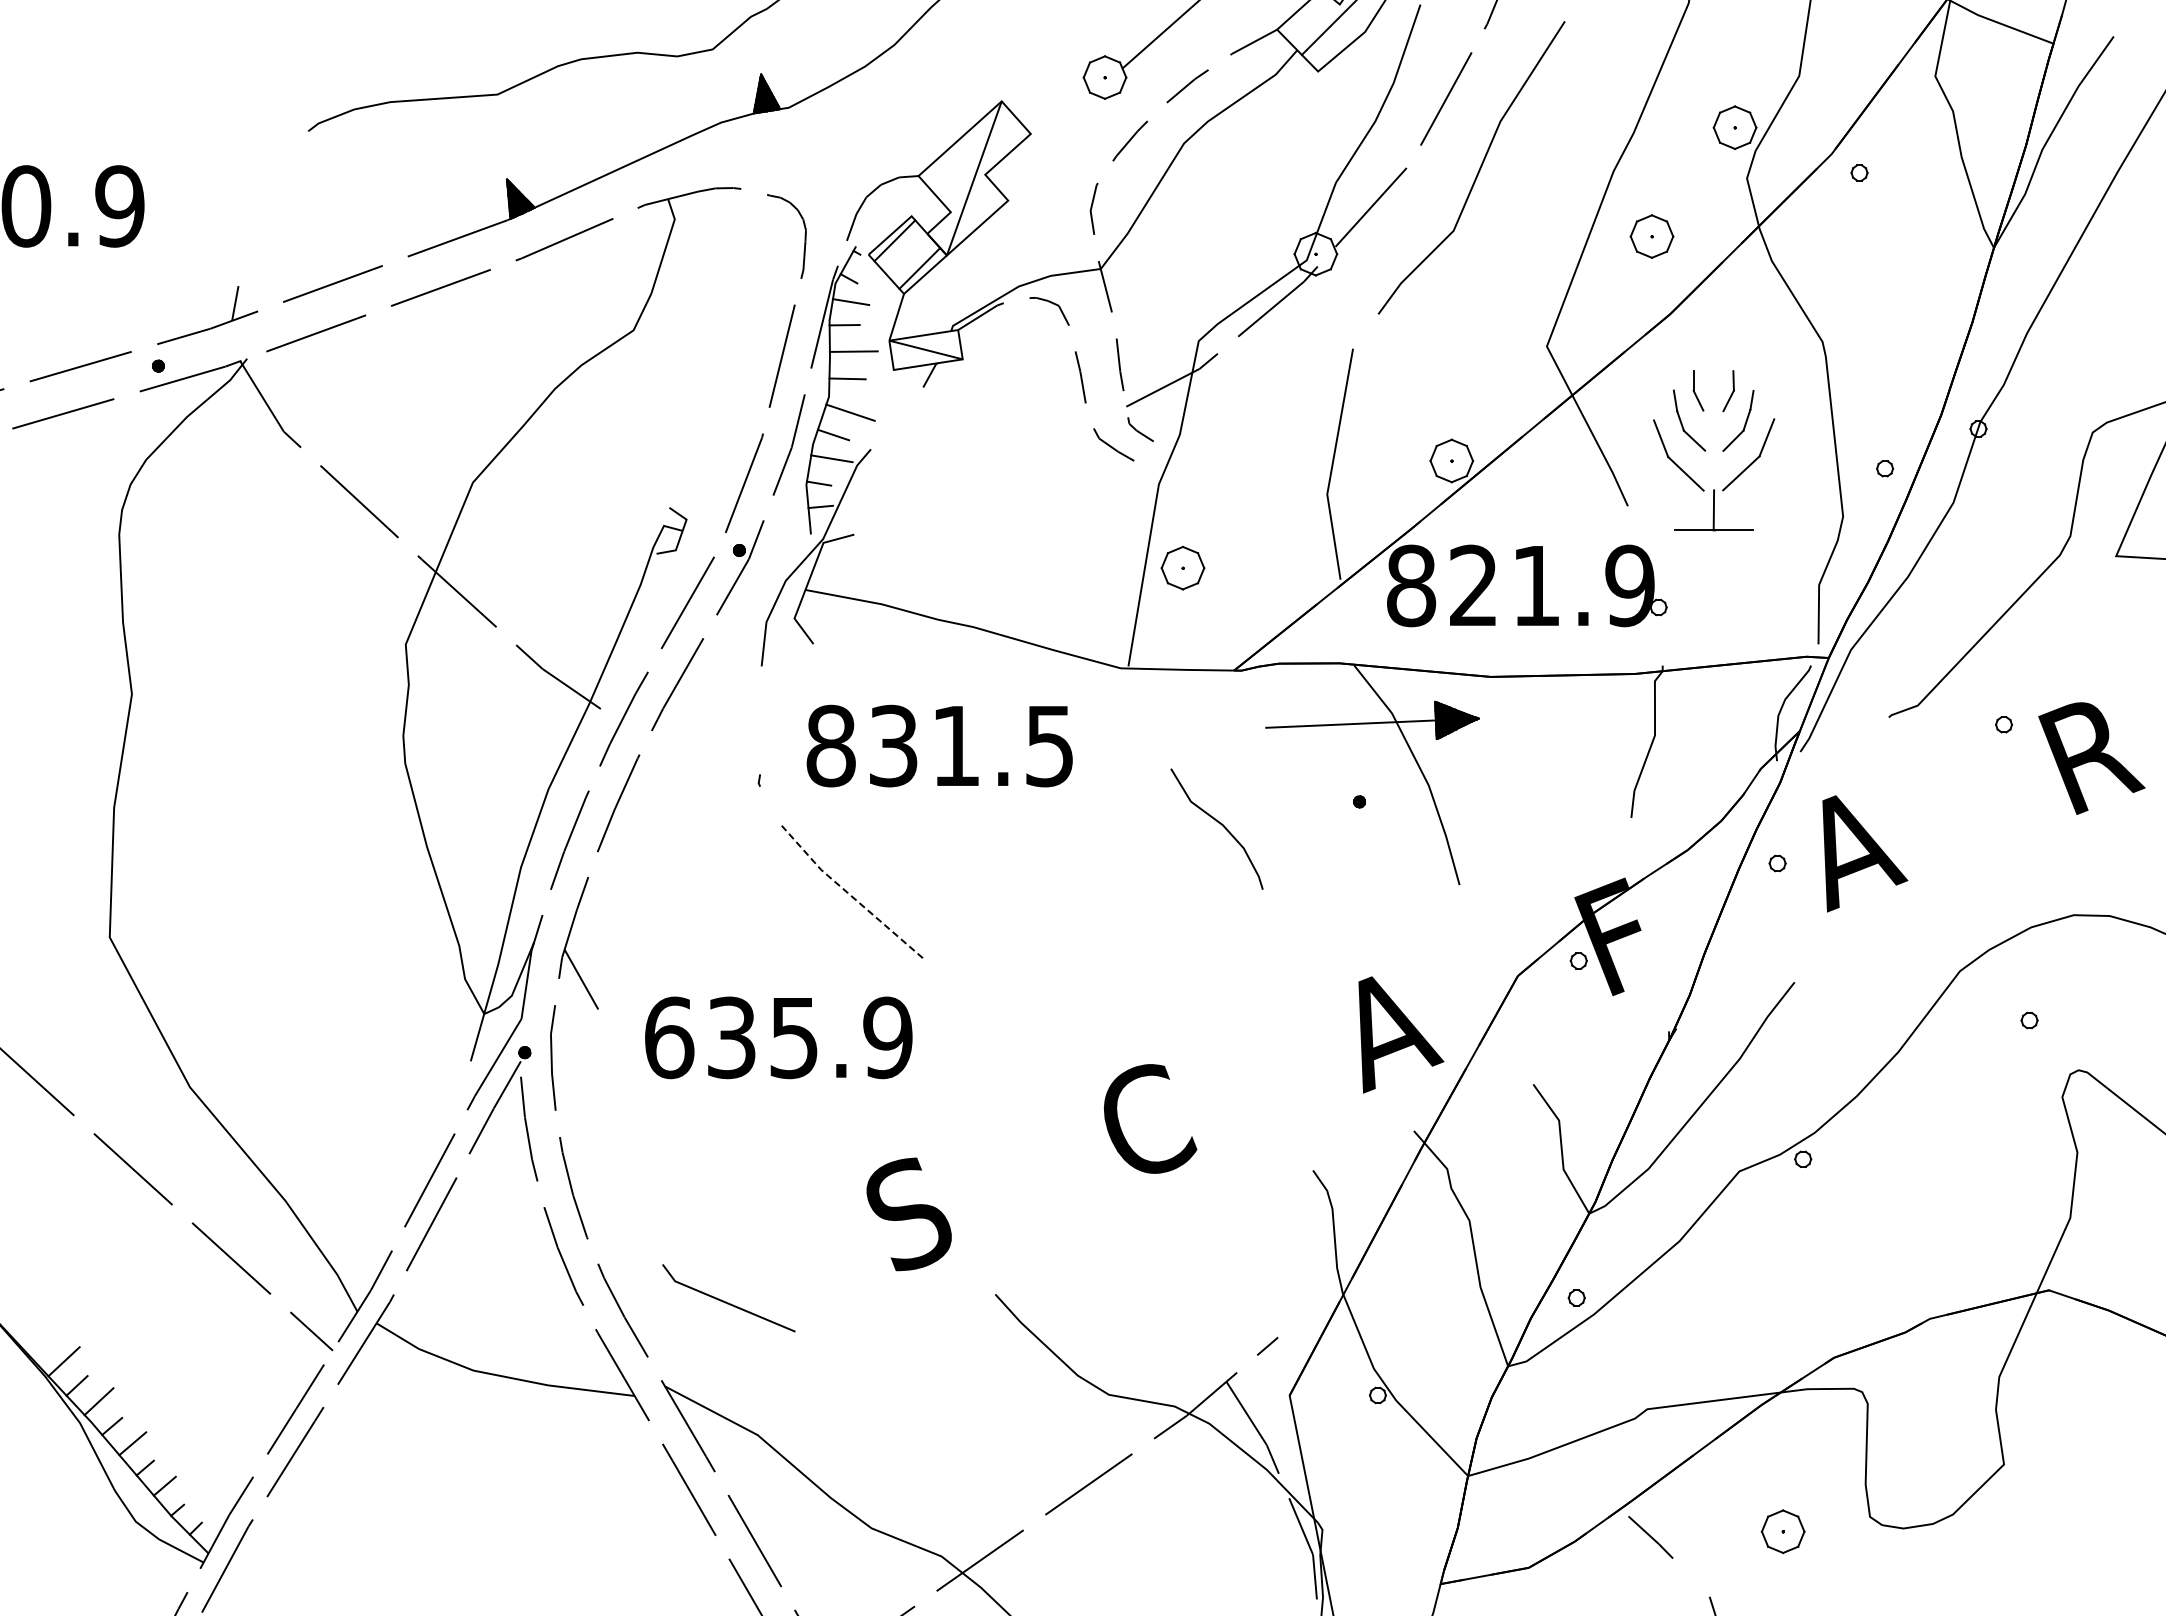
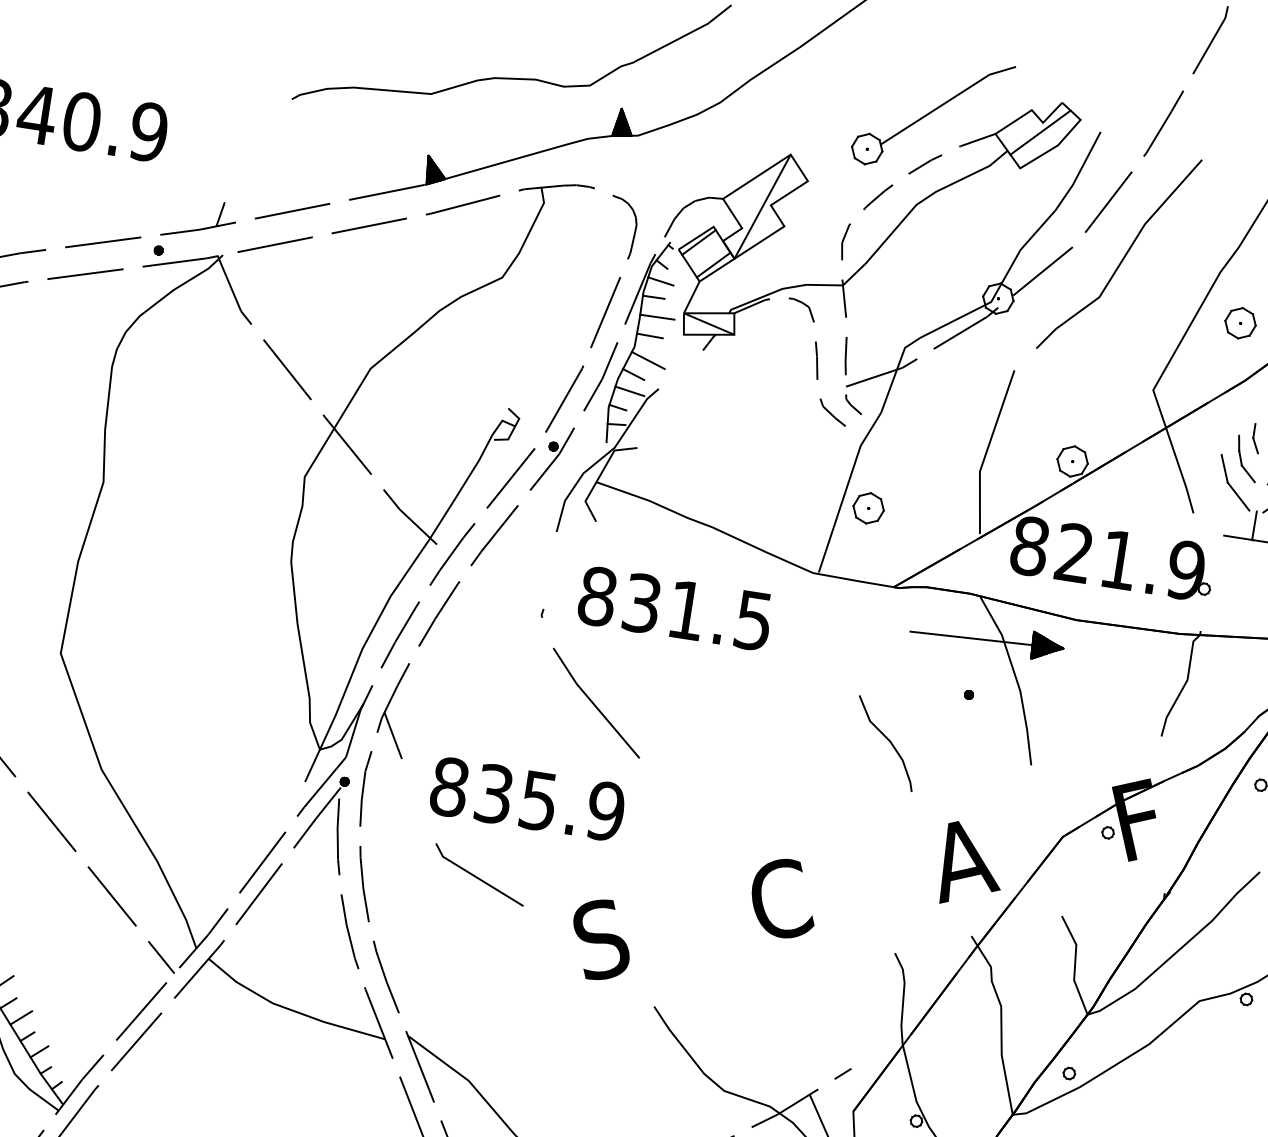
curve: (1218, 823) -> (887, 739), moved
line: (849, 894) -> (594, 704), dashed -> solid
text: (669, 1037) -> (449, 786), 635.9 -> 835.9
line: (726, 1301) -> (477, 876), moved

